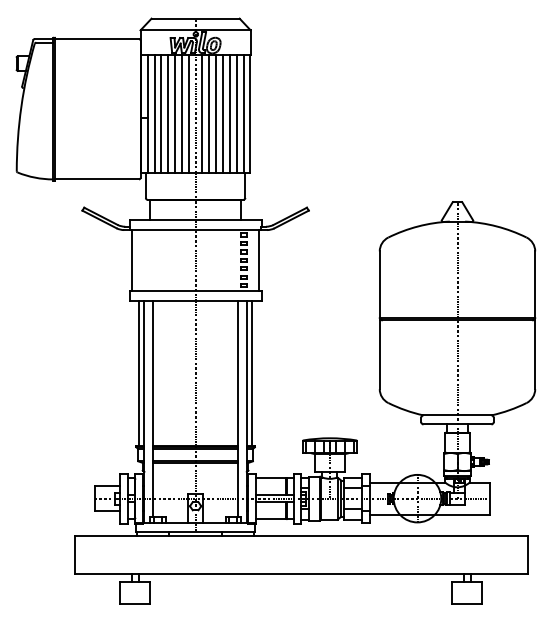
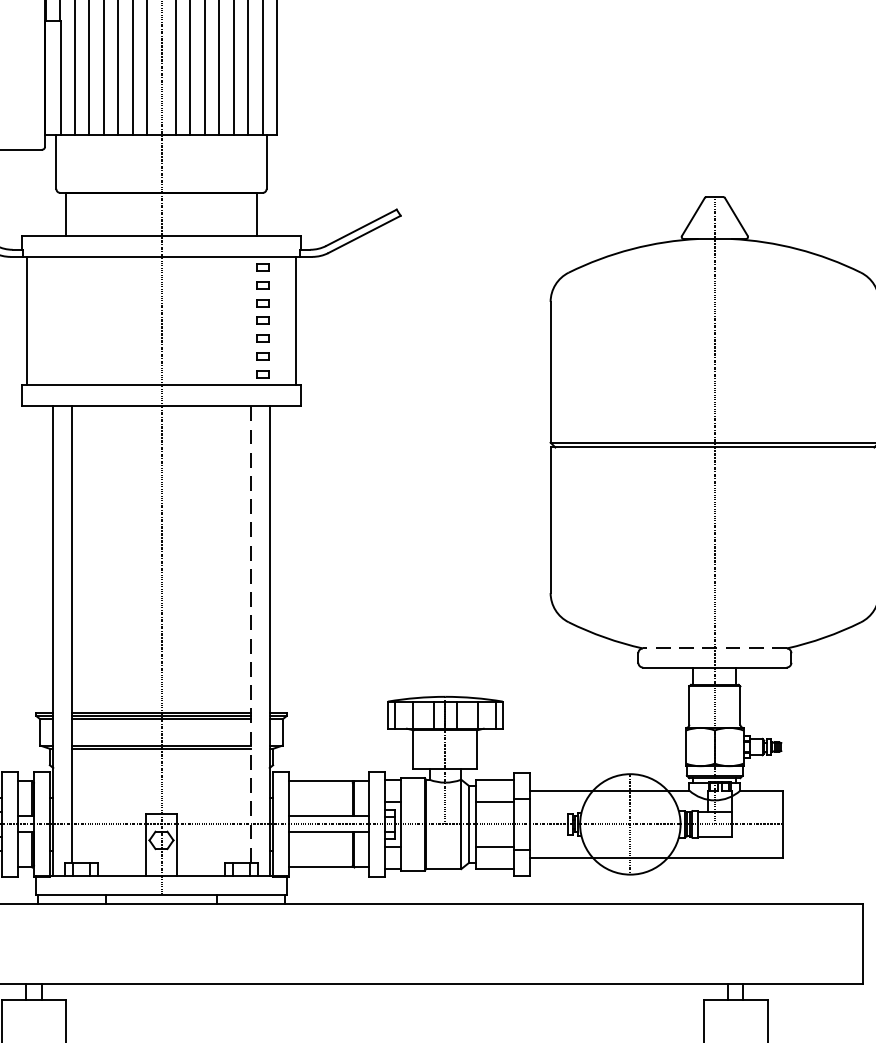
line: (139, 372) -> (42, 557), removed
line: (252, 372) -> (281, 557), removed
line: (237, 409) -> (249, 636), solid -> dashed
line: (457, 415) -> (714, 648), solid -> dashed

